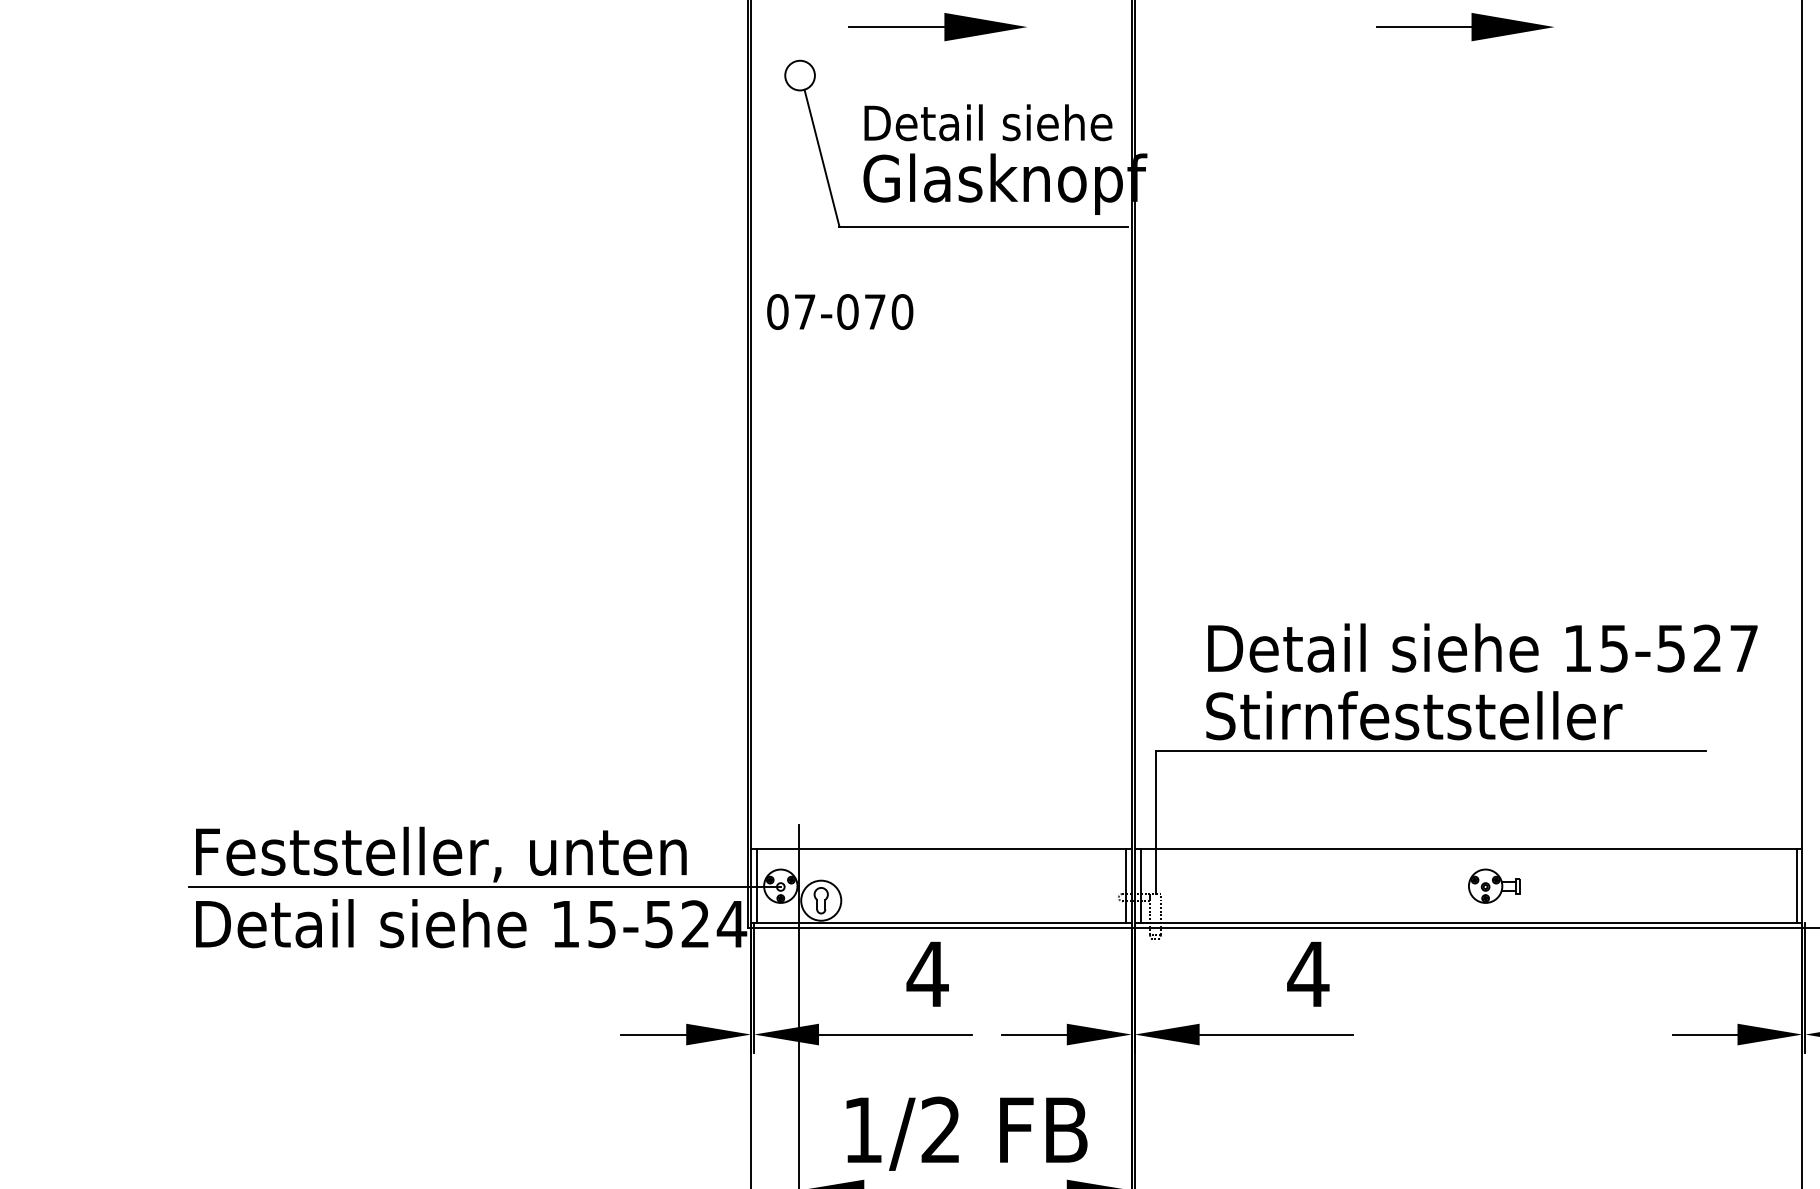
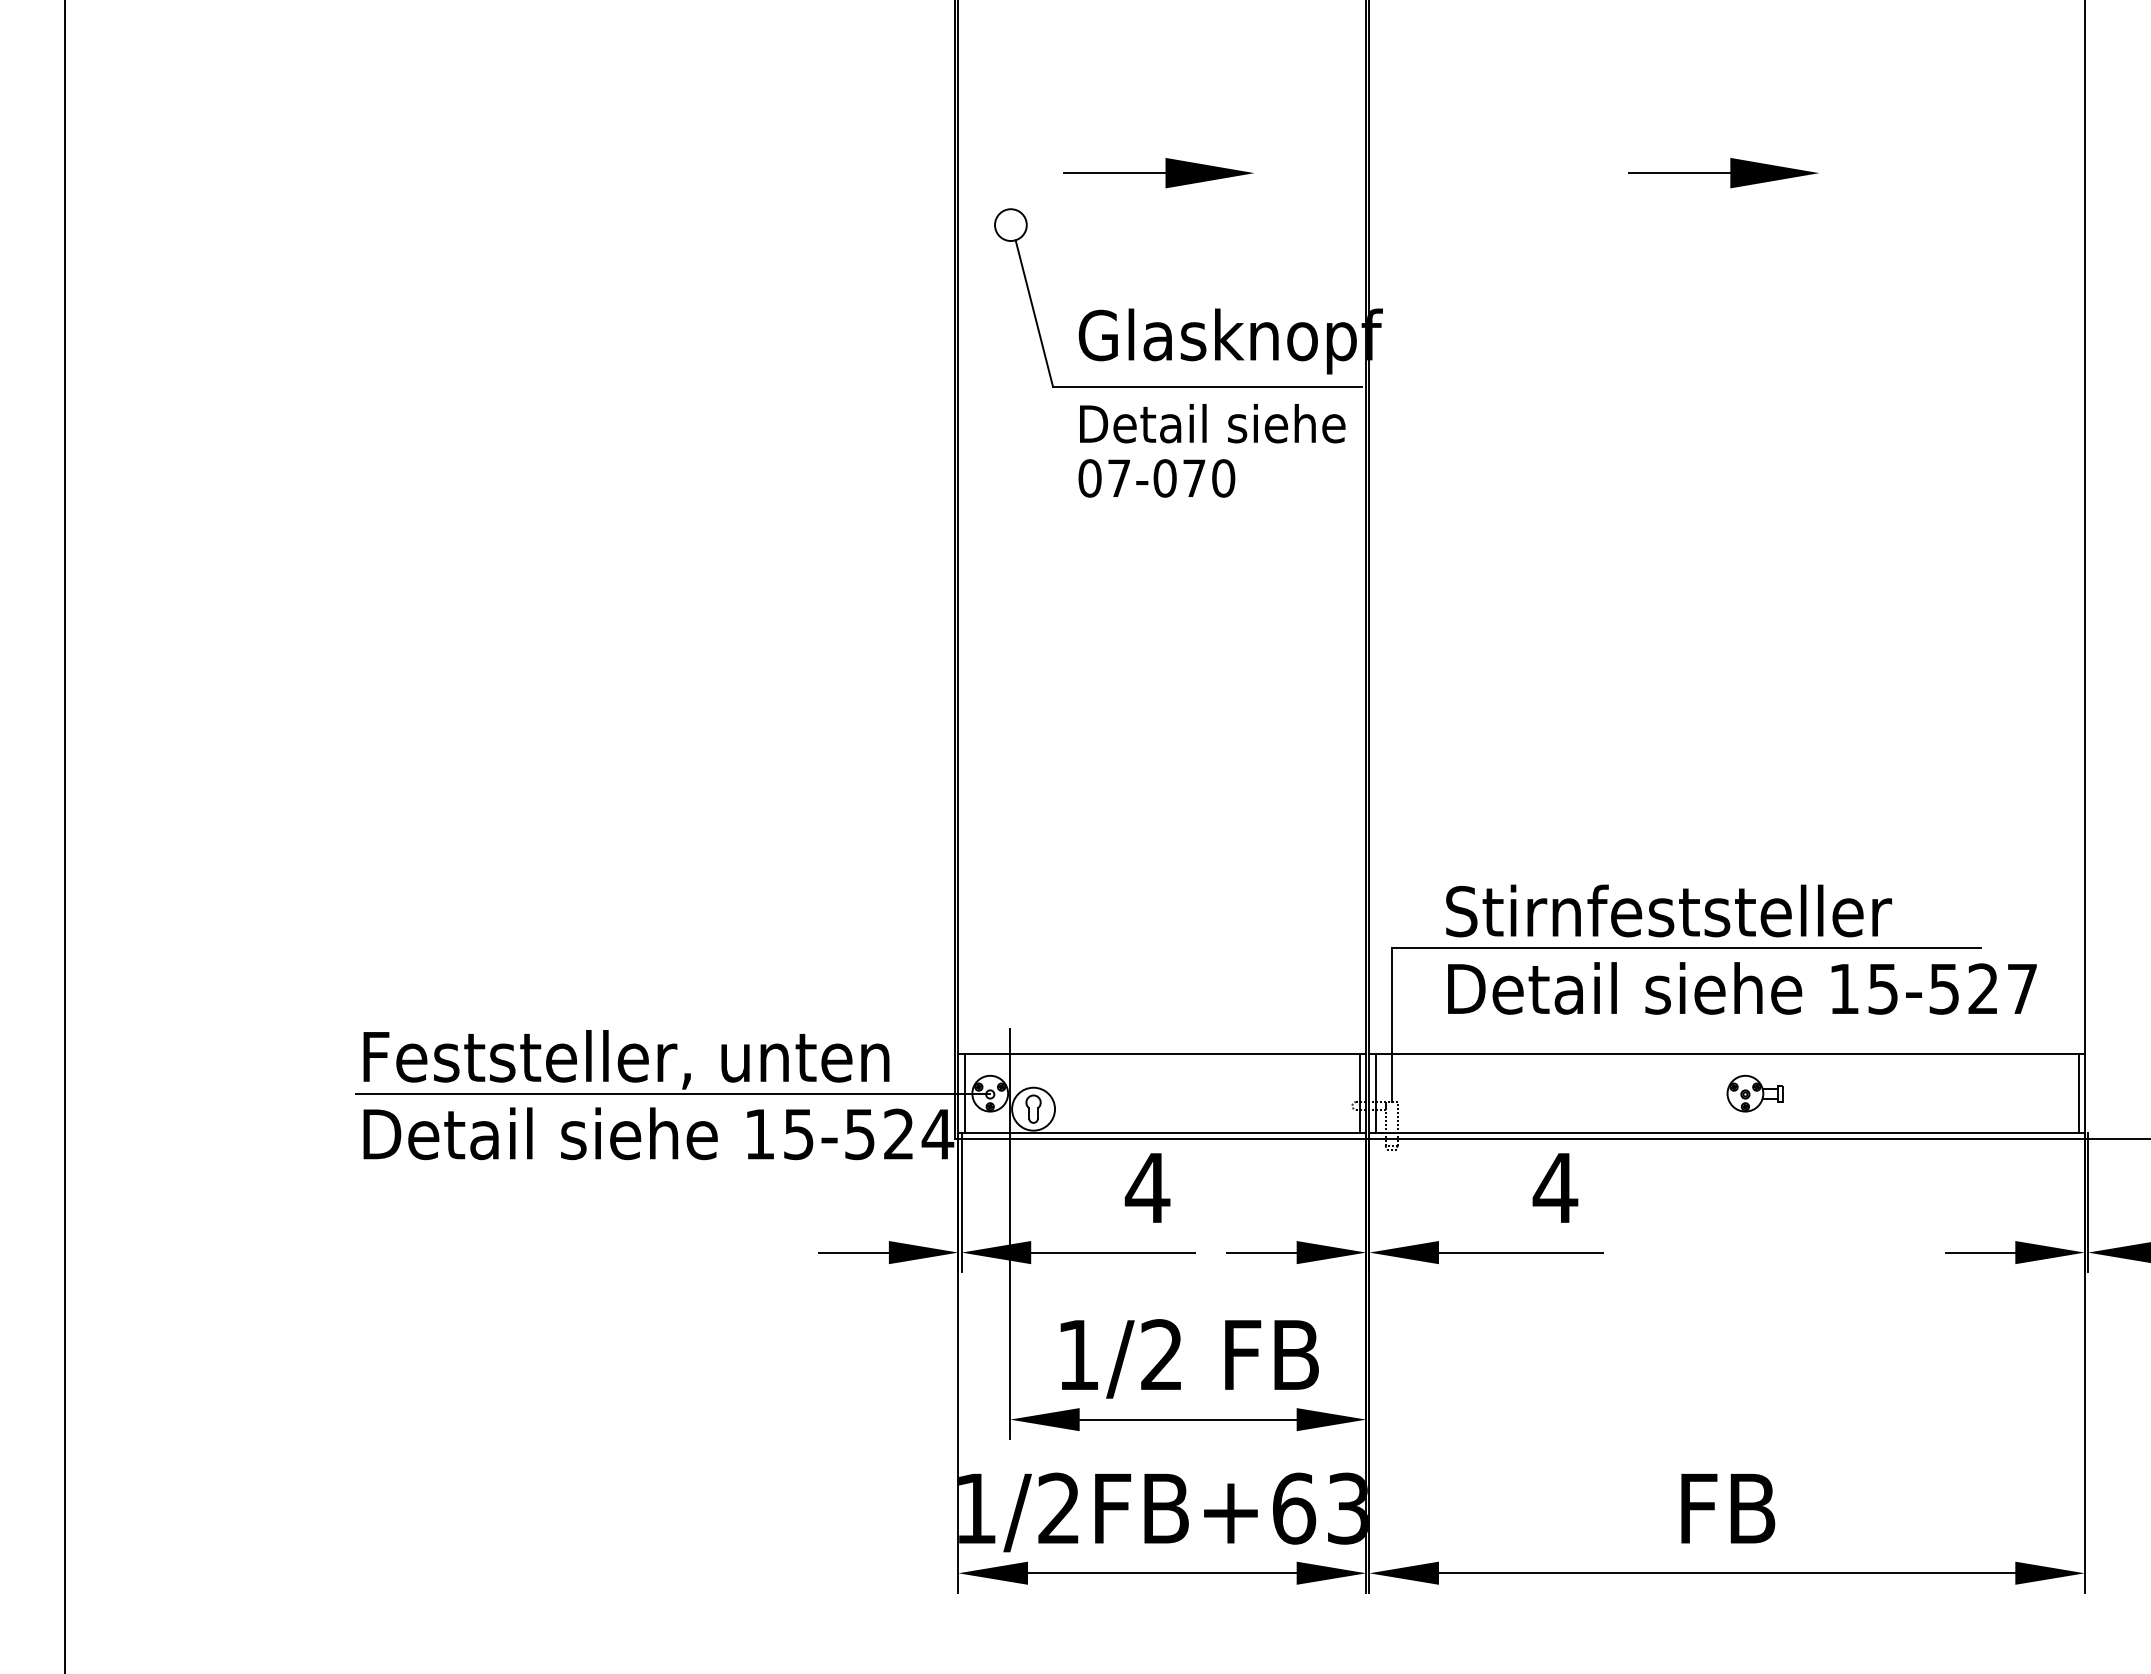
text: (988, 122) -> (1212, 423), moved
text: (839, 312) -> (1156, 478), moved
text: (1482, 648) -> (1742, 988), moved

